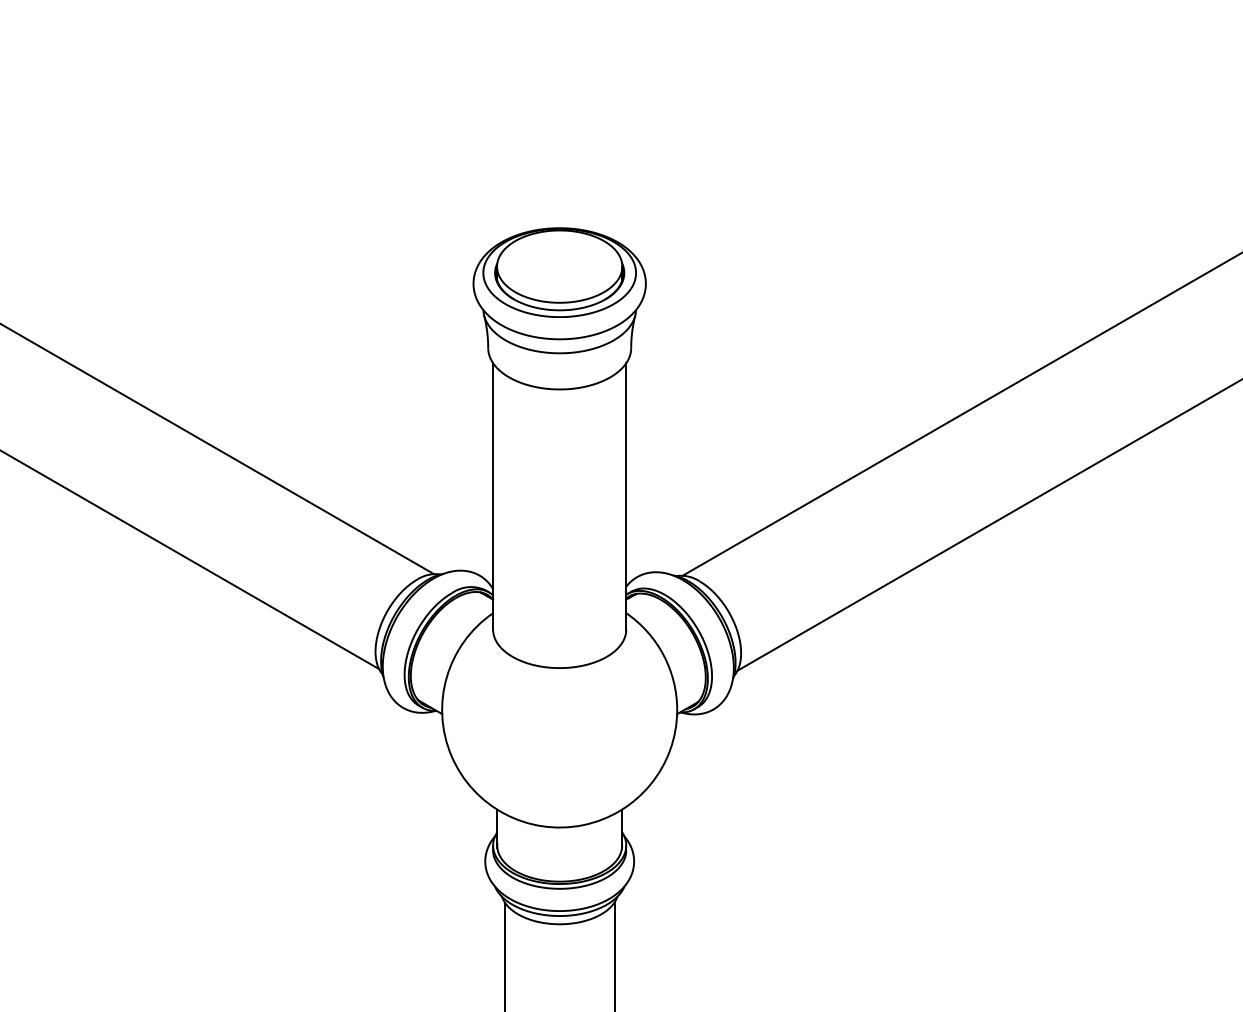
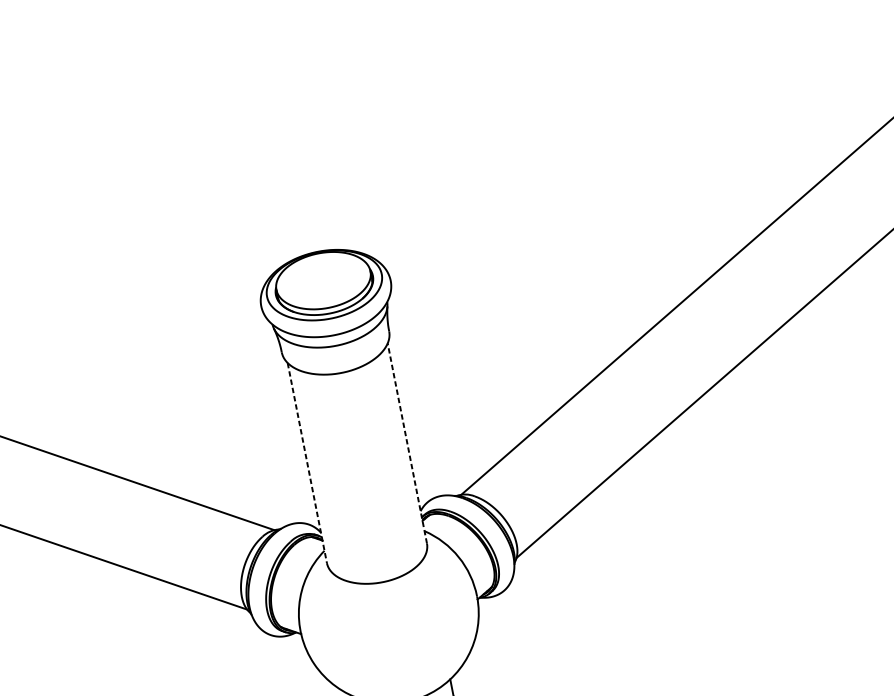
line: (626, 495) -> (407, 442), solid -> dashed
line: (493, 496) -> (307, 463), solid -> dashed

